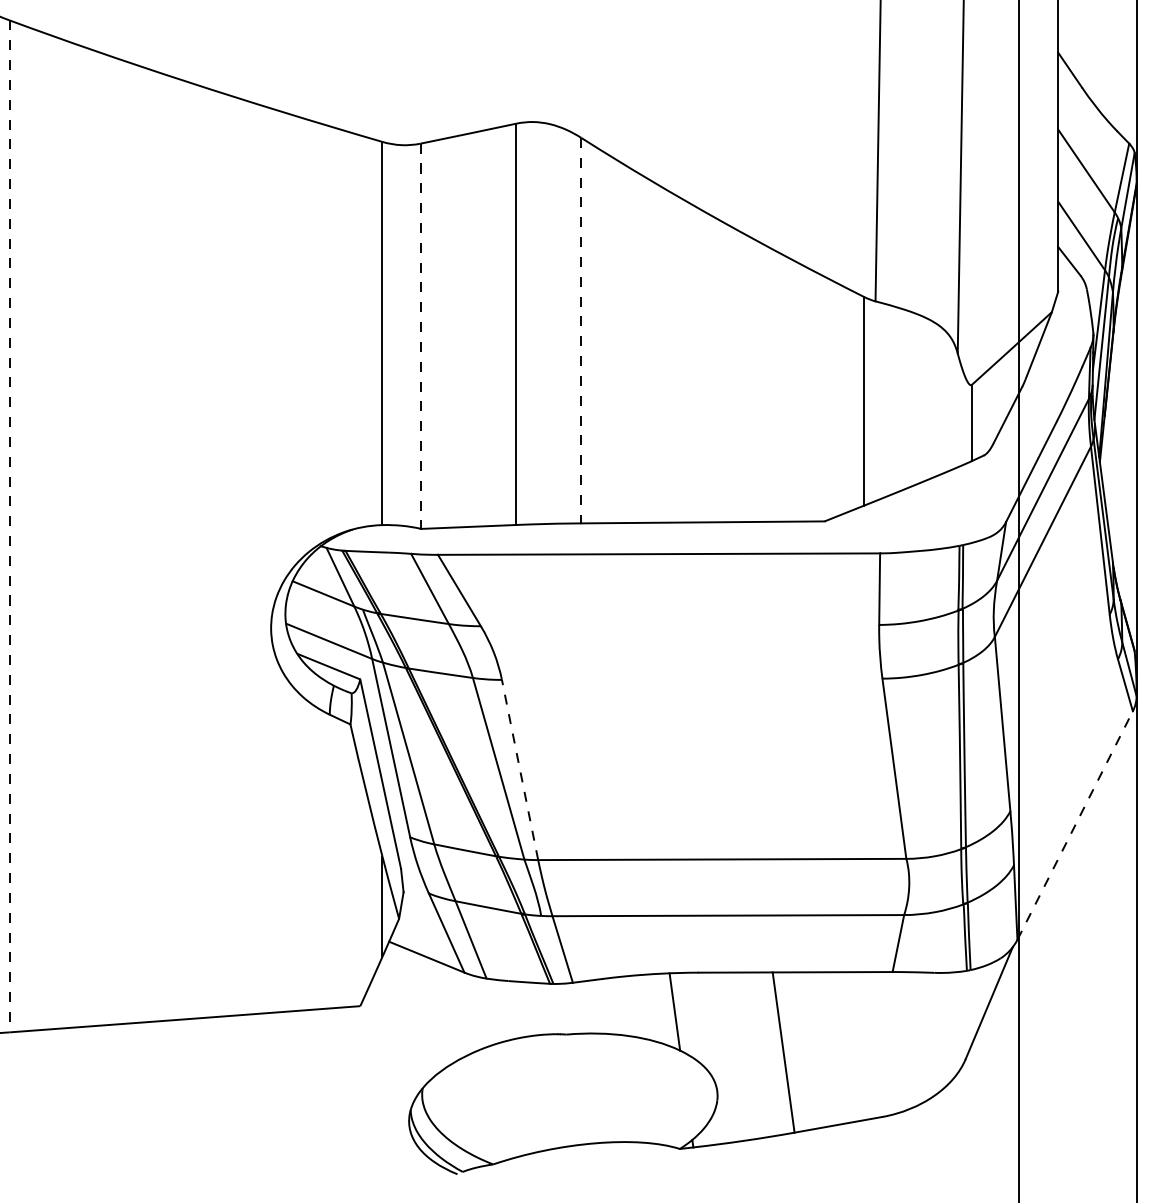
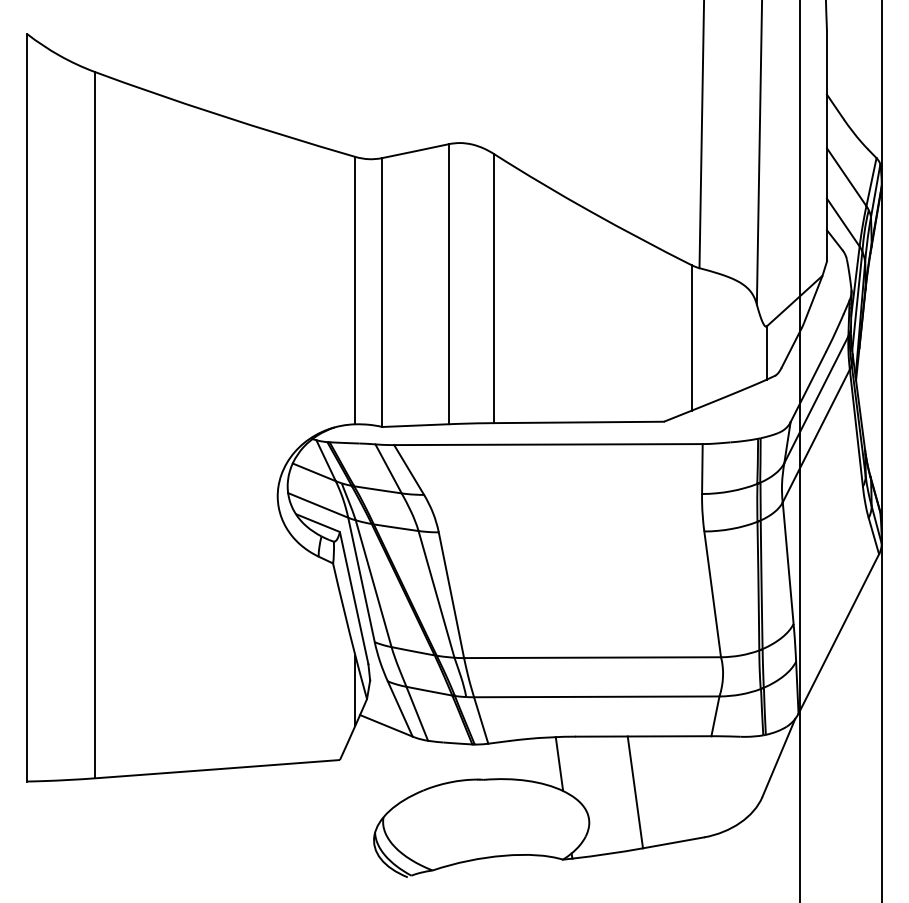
line: (581, 331) -> (494, 289), dashed -> solid
line: (421, 337) -> (382, 293), dashed -> solid
line: (10, 526) -> (95, 425), dashed -> solid
line: (520, 768) -> (451, 594), dashed -> solid
line: (1076, 824) -> (839, 633), dashed -> solid

